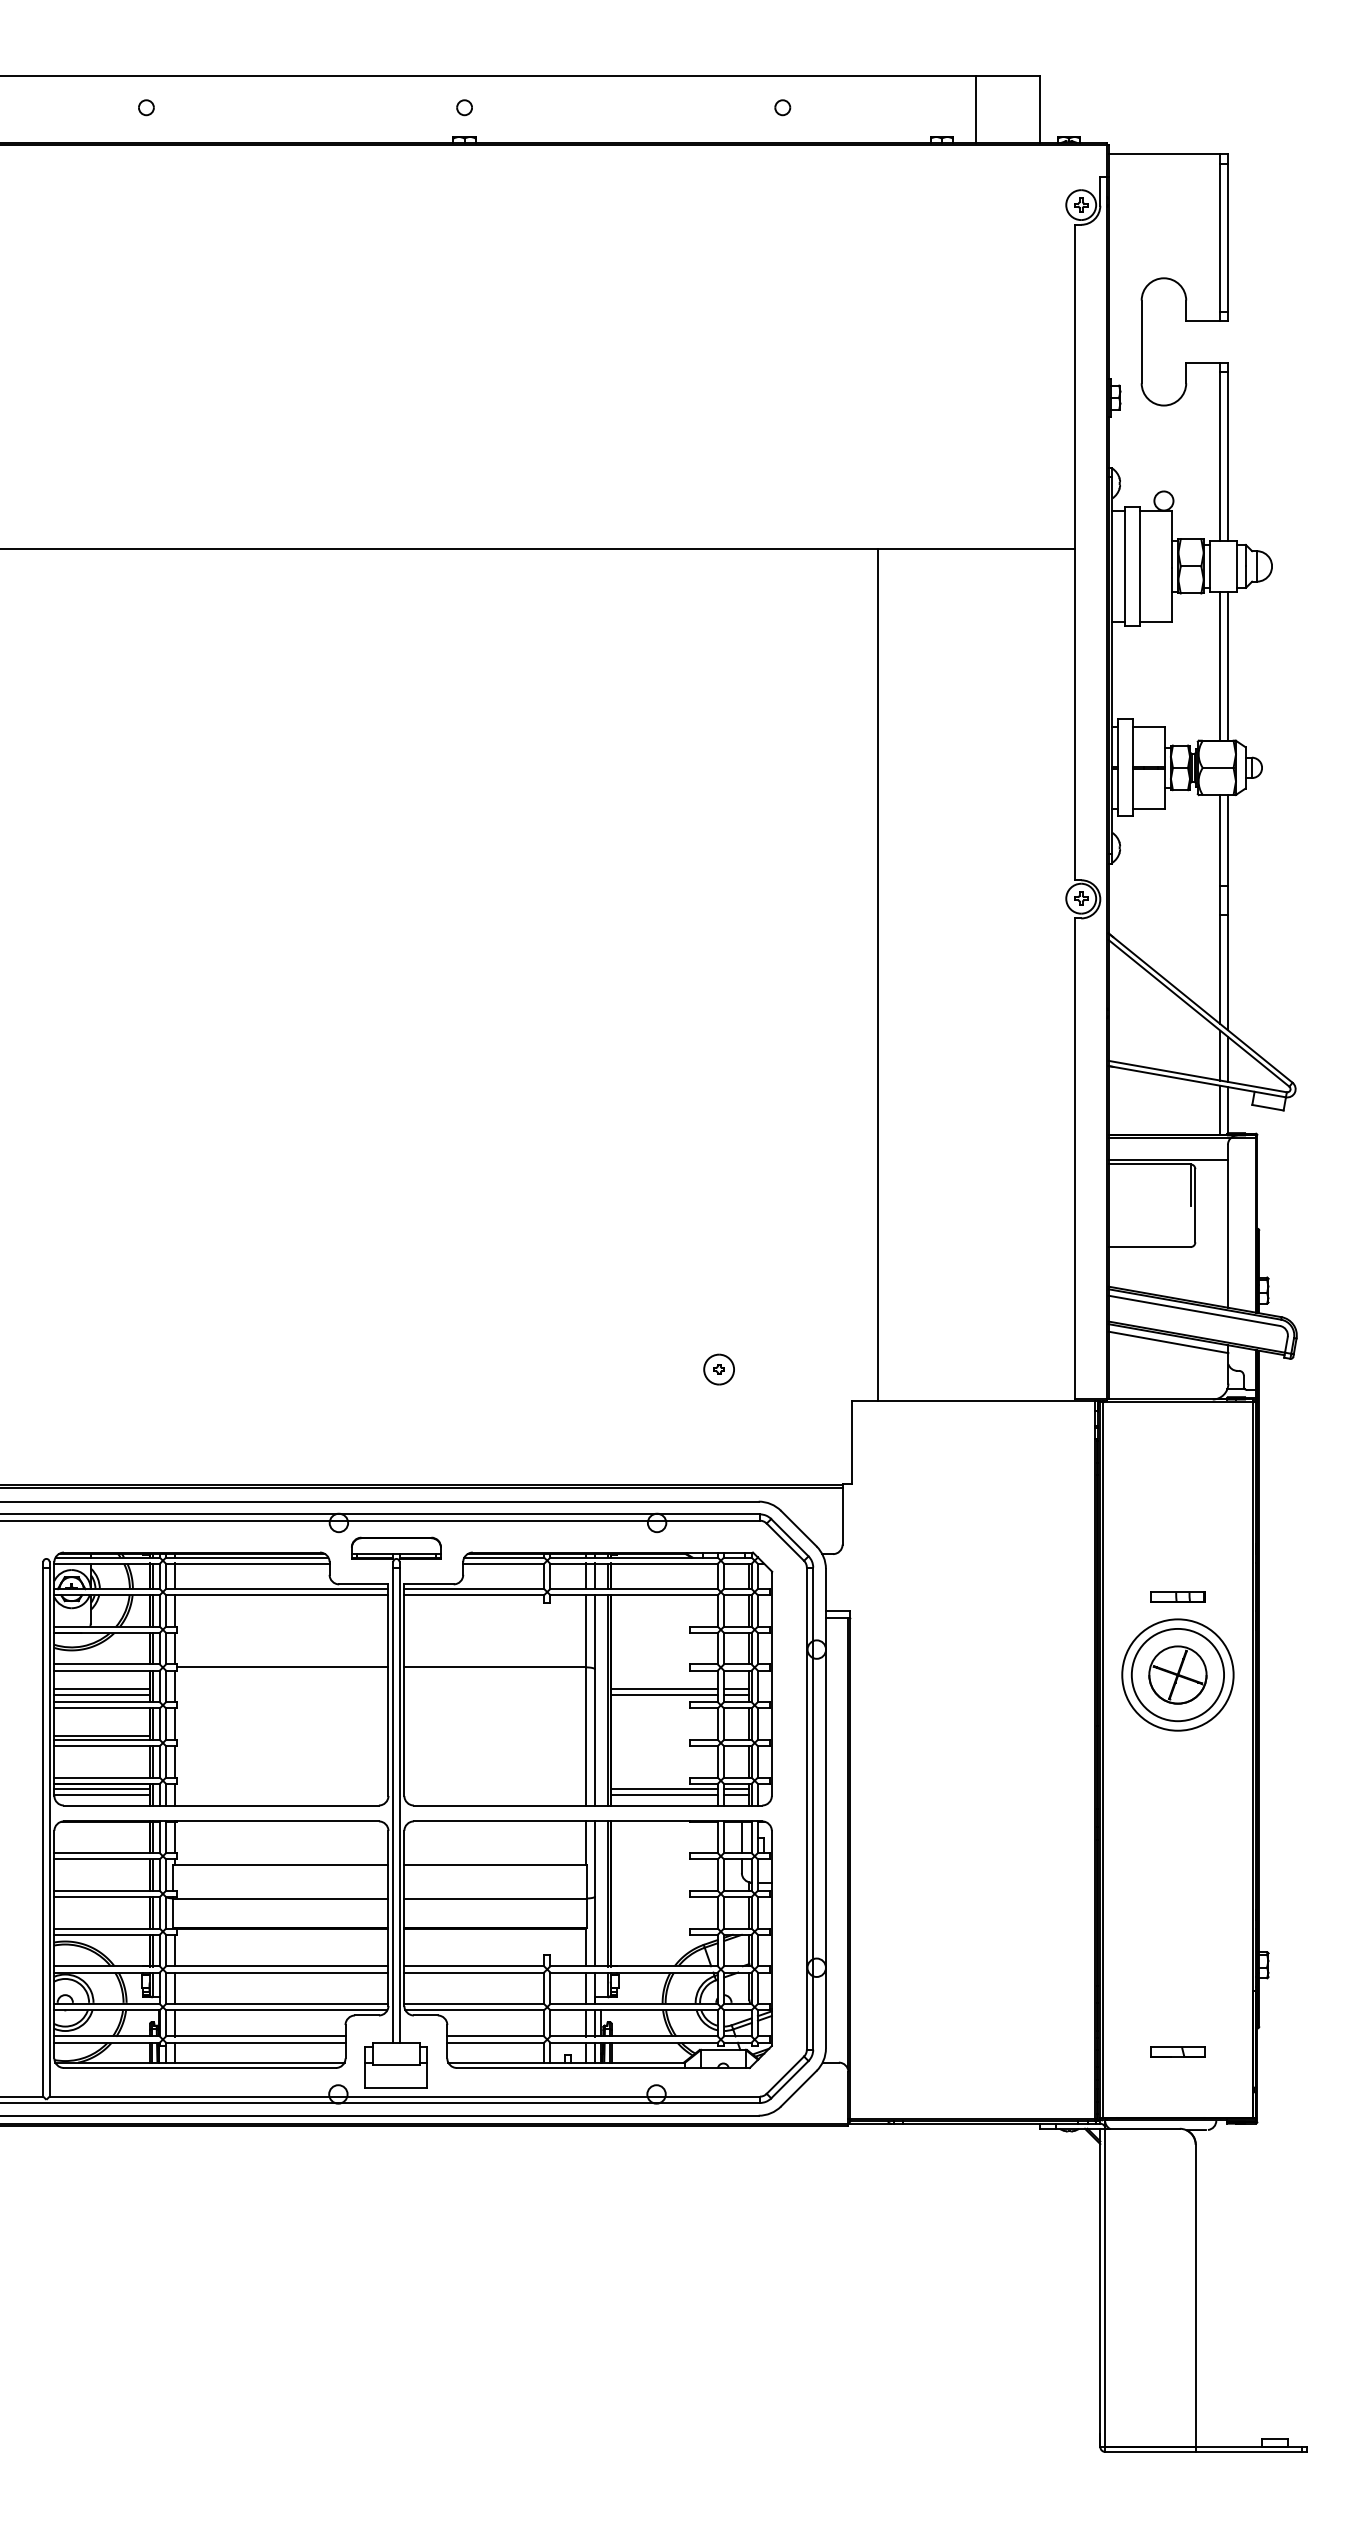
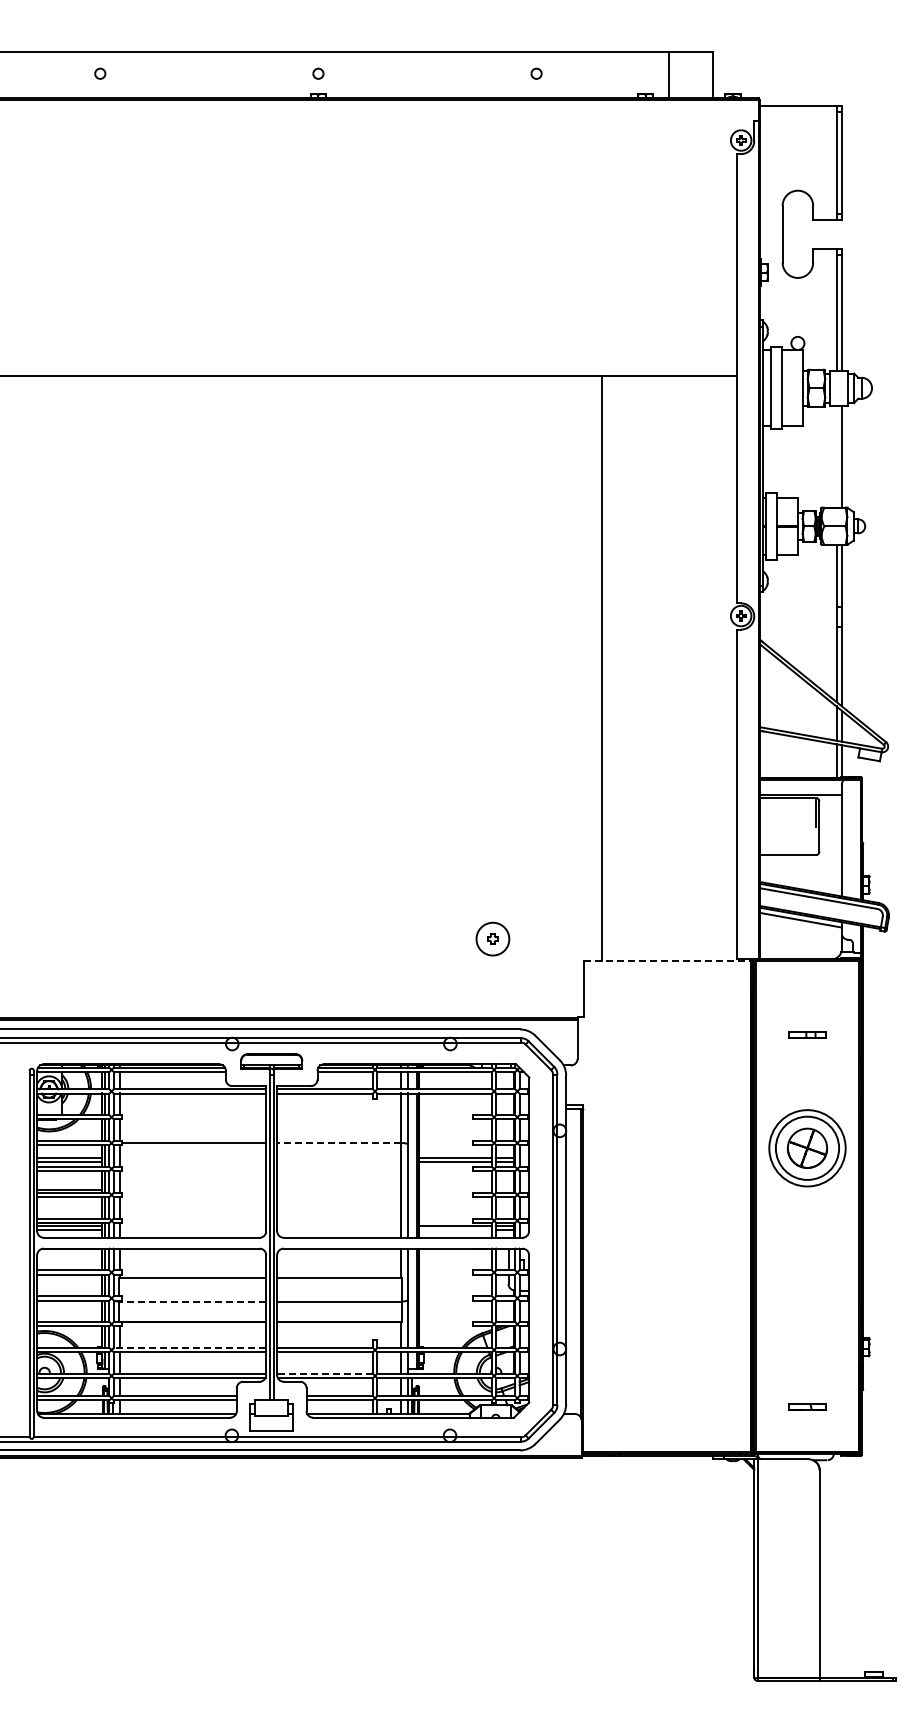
line: (1220, 665) -> (836, 456), removed
part: (718, 1369) -> (492, 938), size x1.6
line: (979, 1401) -> (671, 960), solid -> dashed
part: (1177, 1596) -> (807, 1034), moved
line: (493, 1668) -> (338, 1143), solid -> dashed
line: (663, 1794) -> (454, 1230), removed
line: (280, 1898) -> (192, 1301), solid -> dashed
line: (276, 1965) -> (189, 1347), solid -> dashed
line: (474, 2003) -> (325, 1373), solid -> dashed

